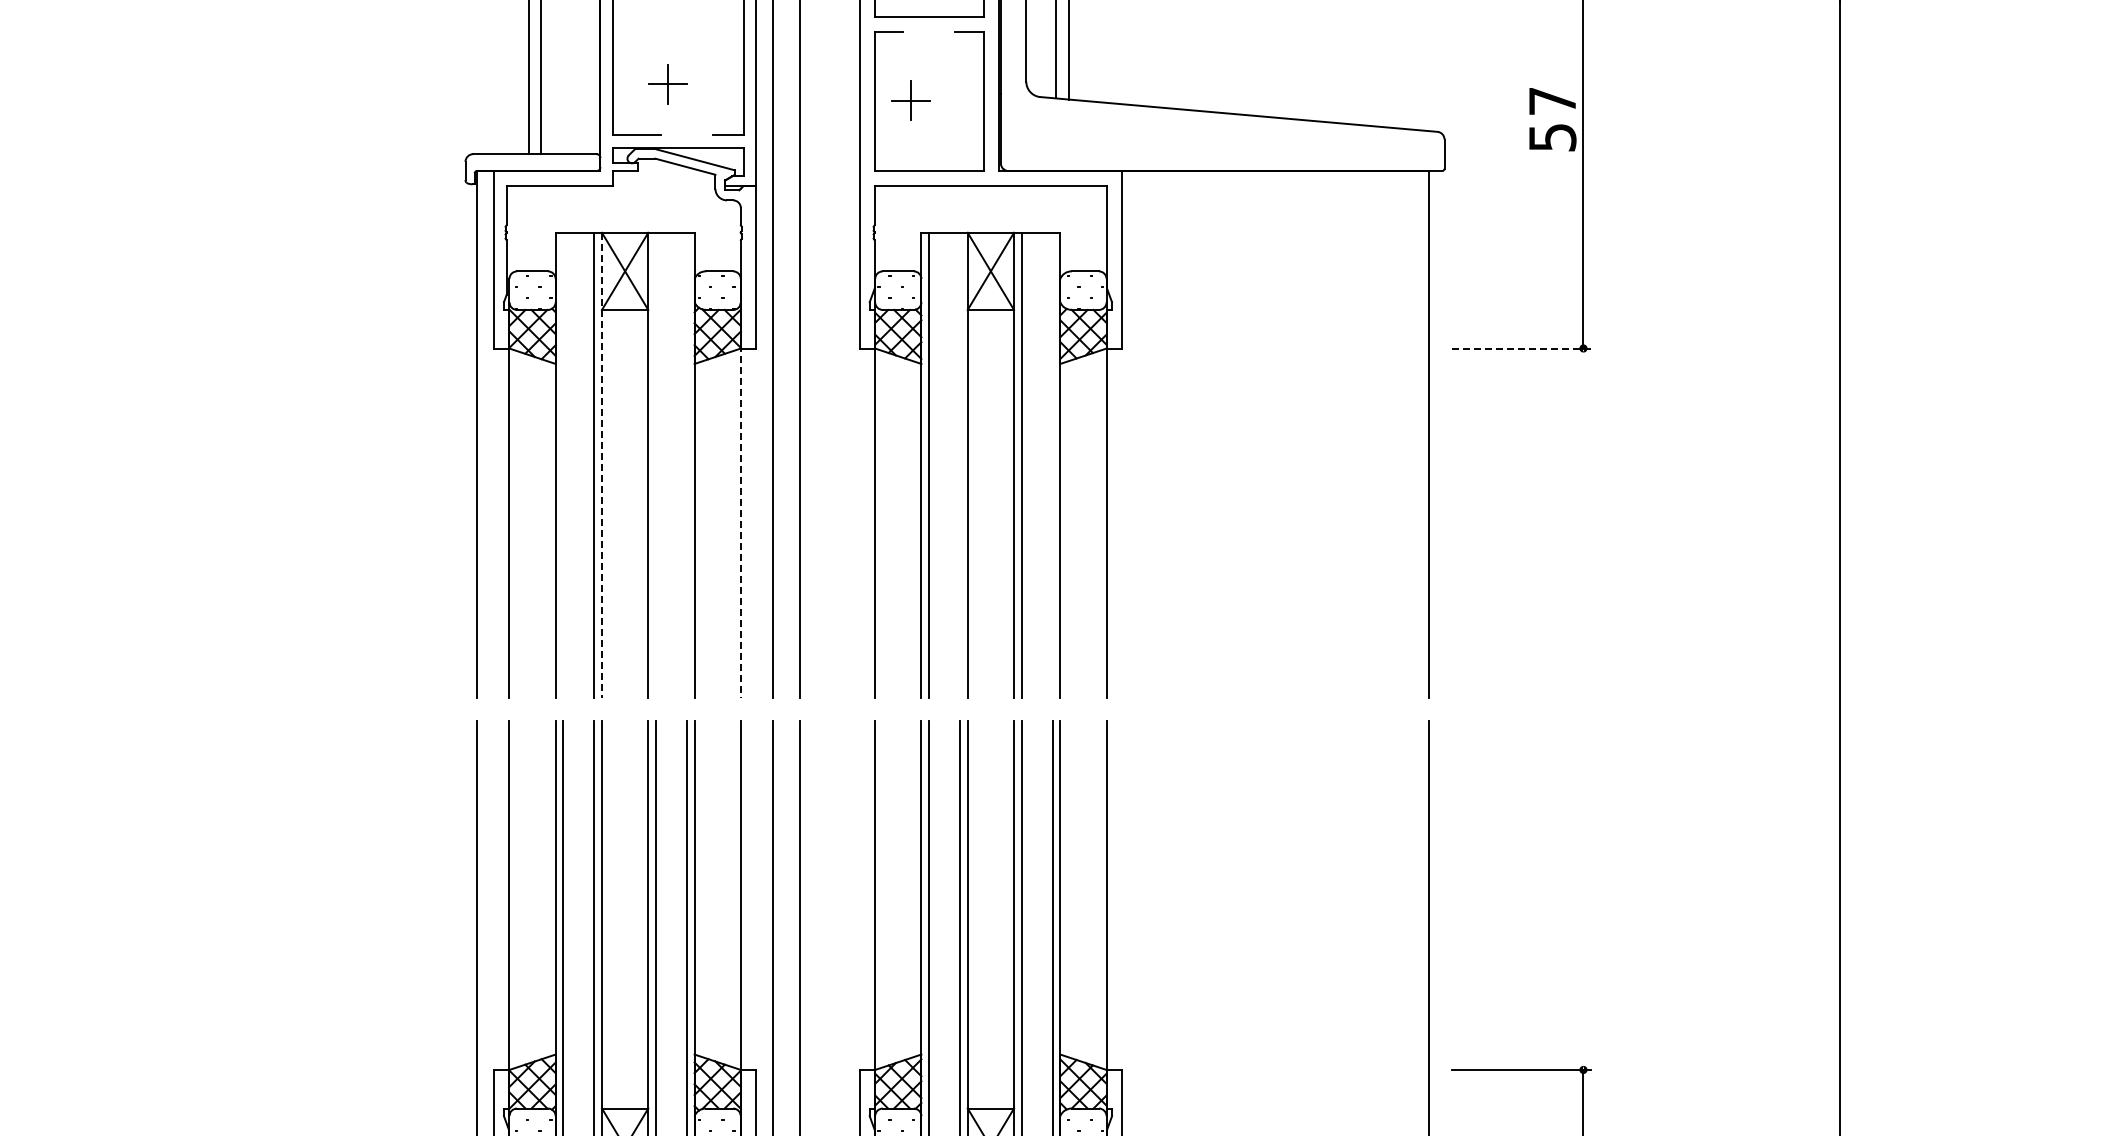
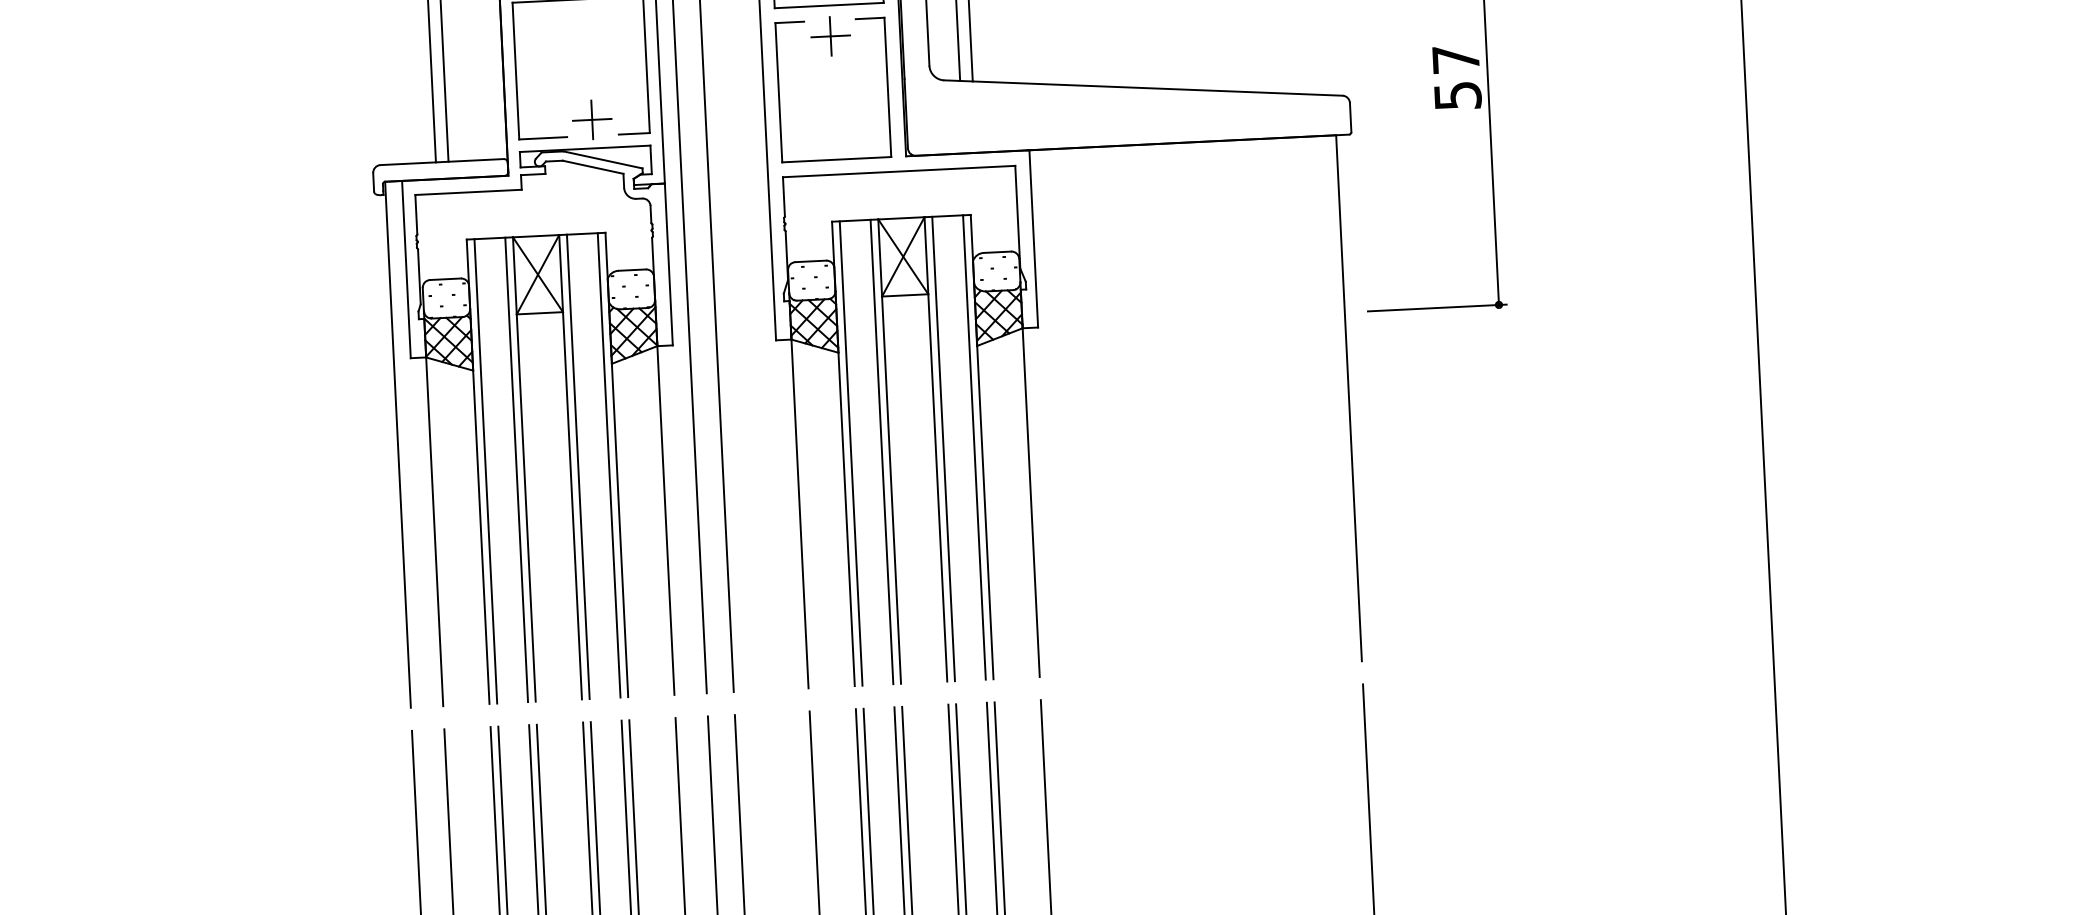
part: (667, 84) -> (591, 120), moved
part: (910, 100) -> (830, 36), moved
line: (1522, 348) -> (1438, 307), dashed -> solid
line: (563, 464) -> (485, 470), added
line: (656, 464) -> (578, 466), added
line: (686, 464) -> (608, 464), added
line: (960, 464) -> (882, 451), added
line: (1052, 464) -> (974, 446), added
line: (602, 465) -> (524, 469), dashed -> solid
line: (740, 521) -> (665, 518), dashed -> solid

